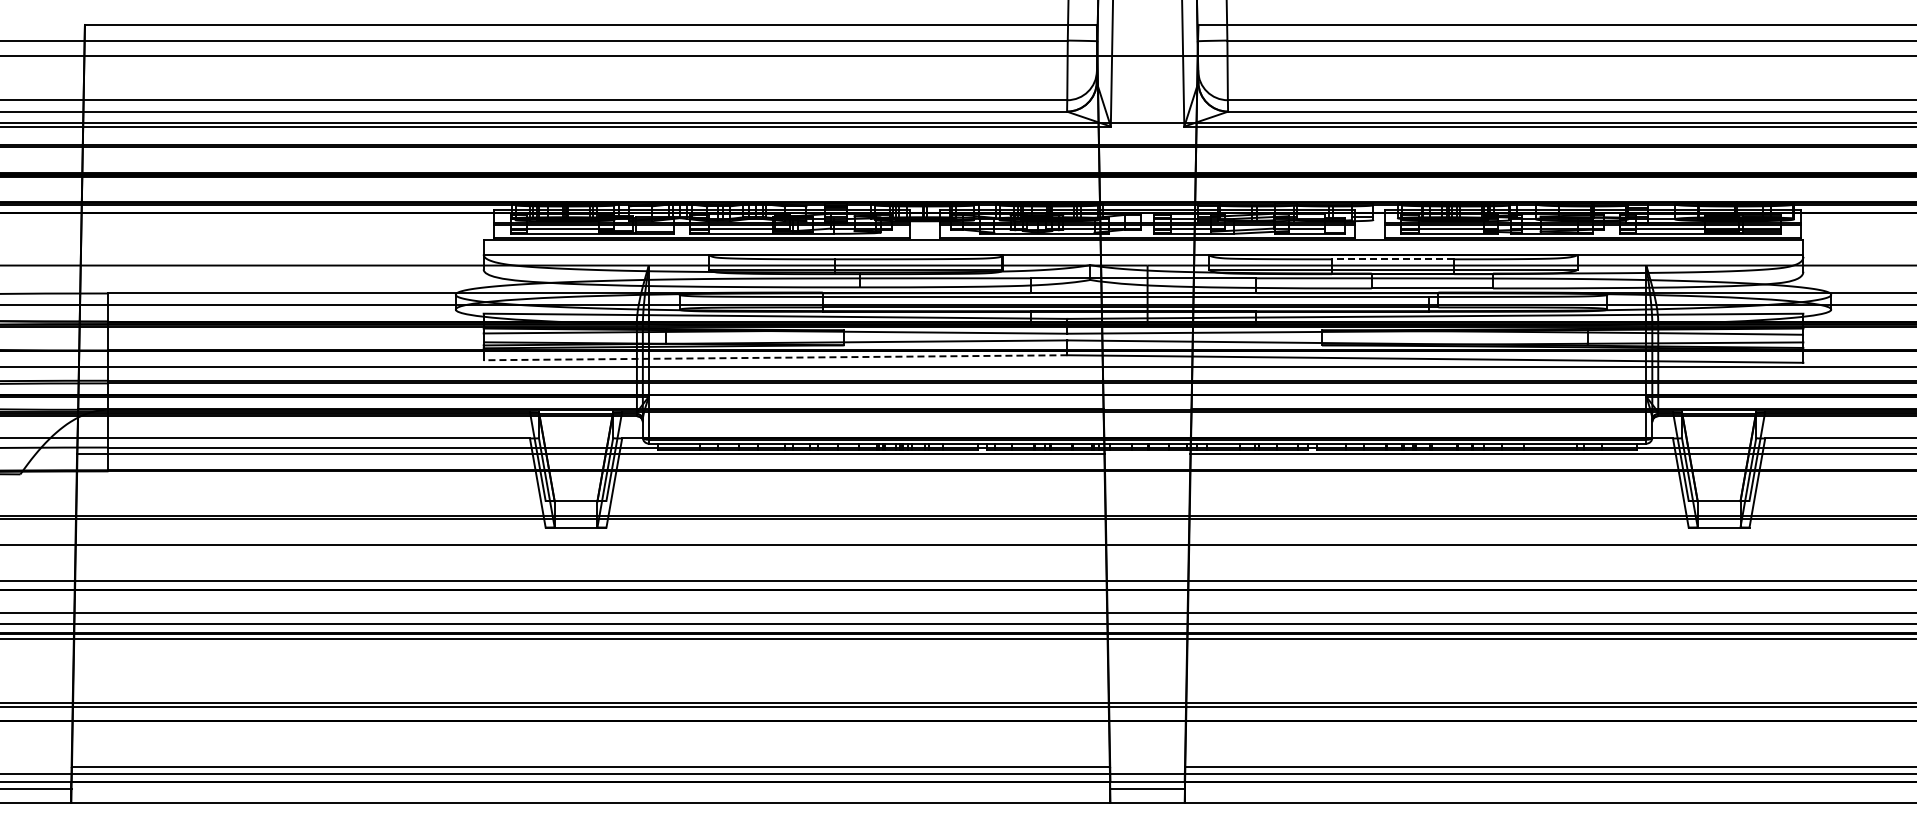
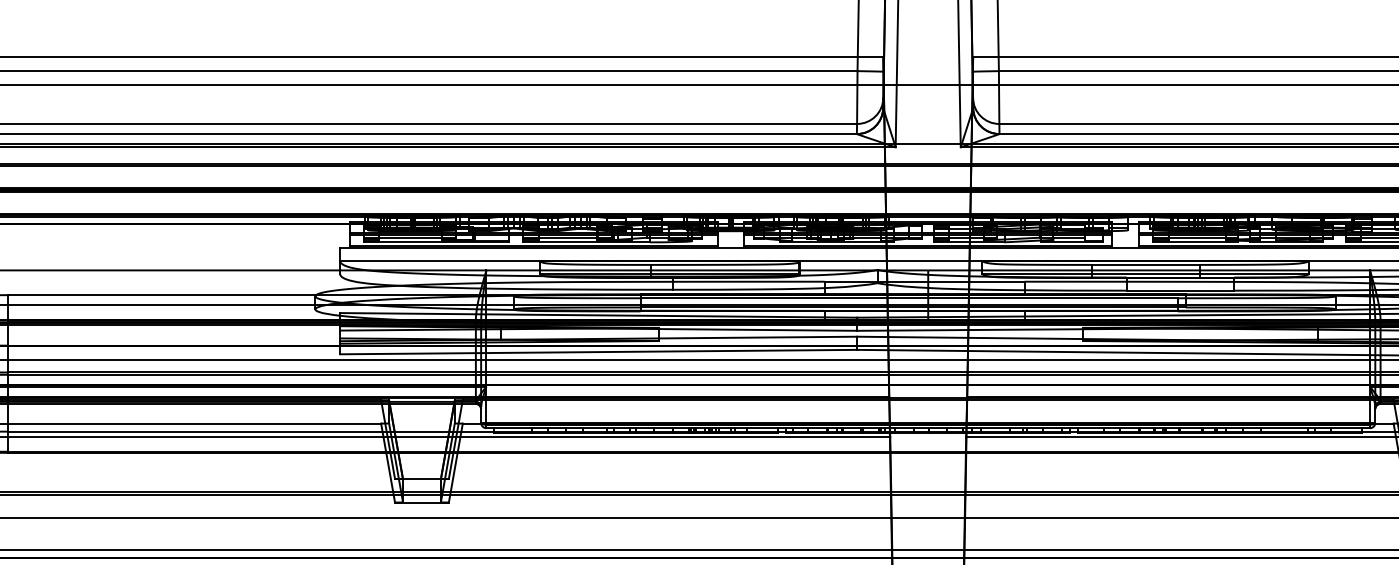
line: (1392, 259) -> (1145, 265), dashed -> solid
line: (775, 357) -> (598, 351), dashed -> solid

